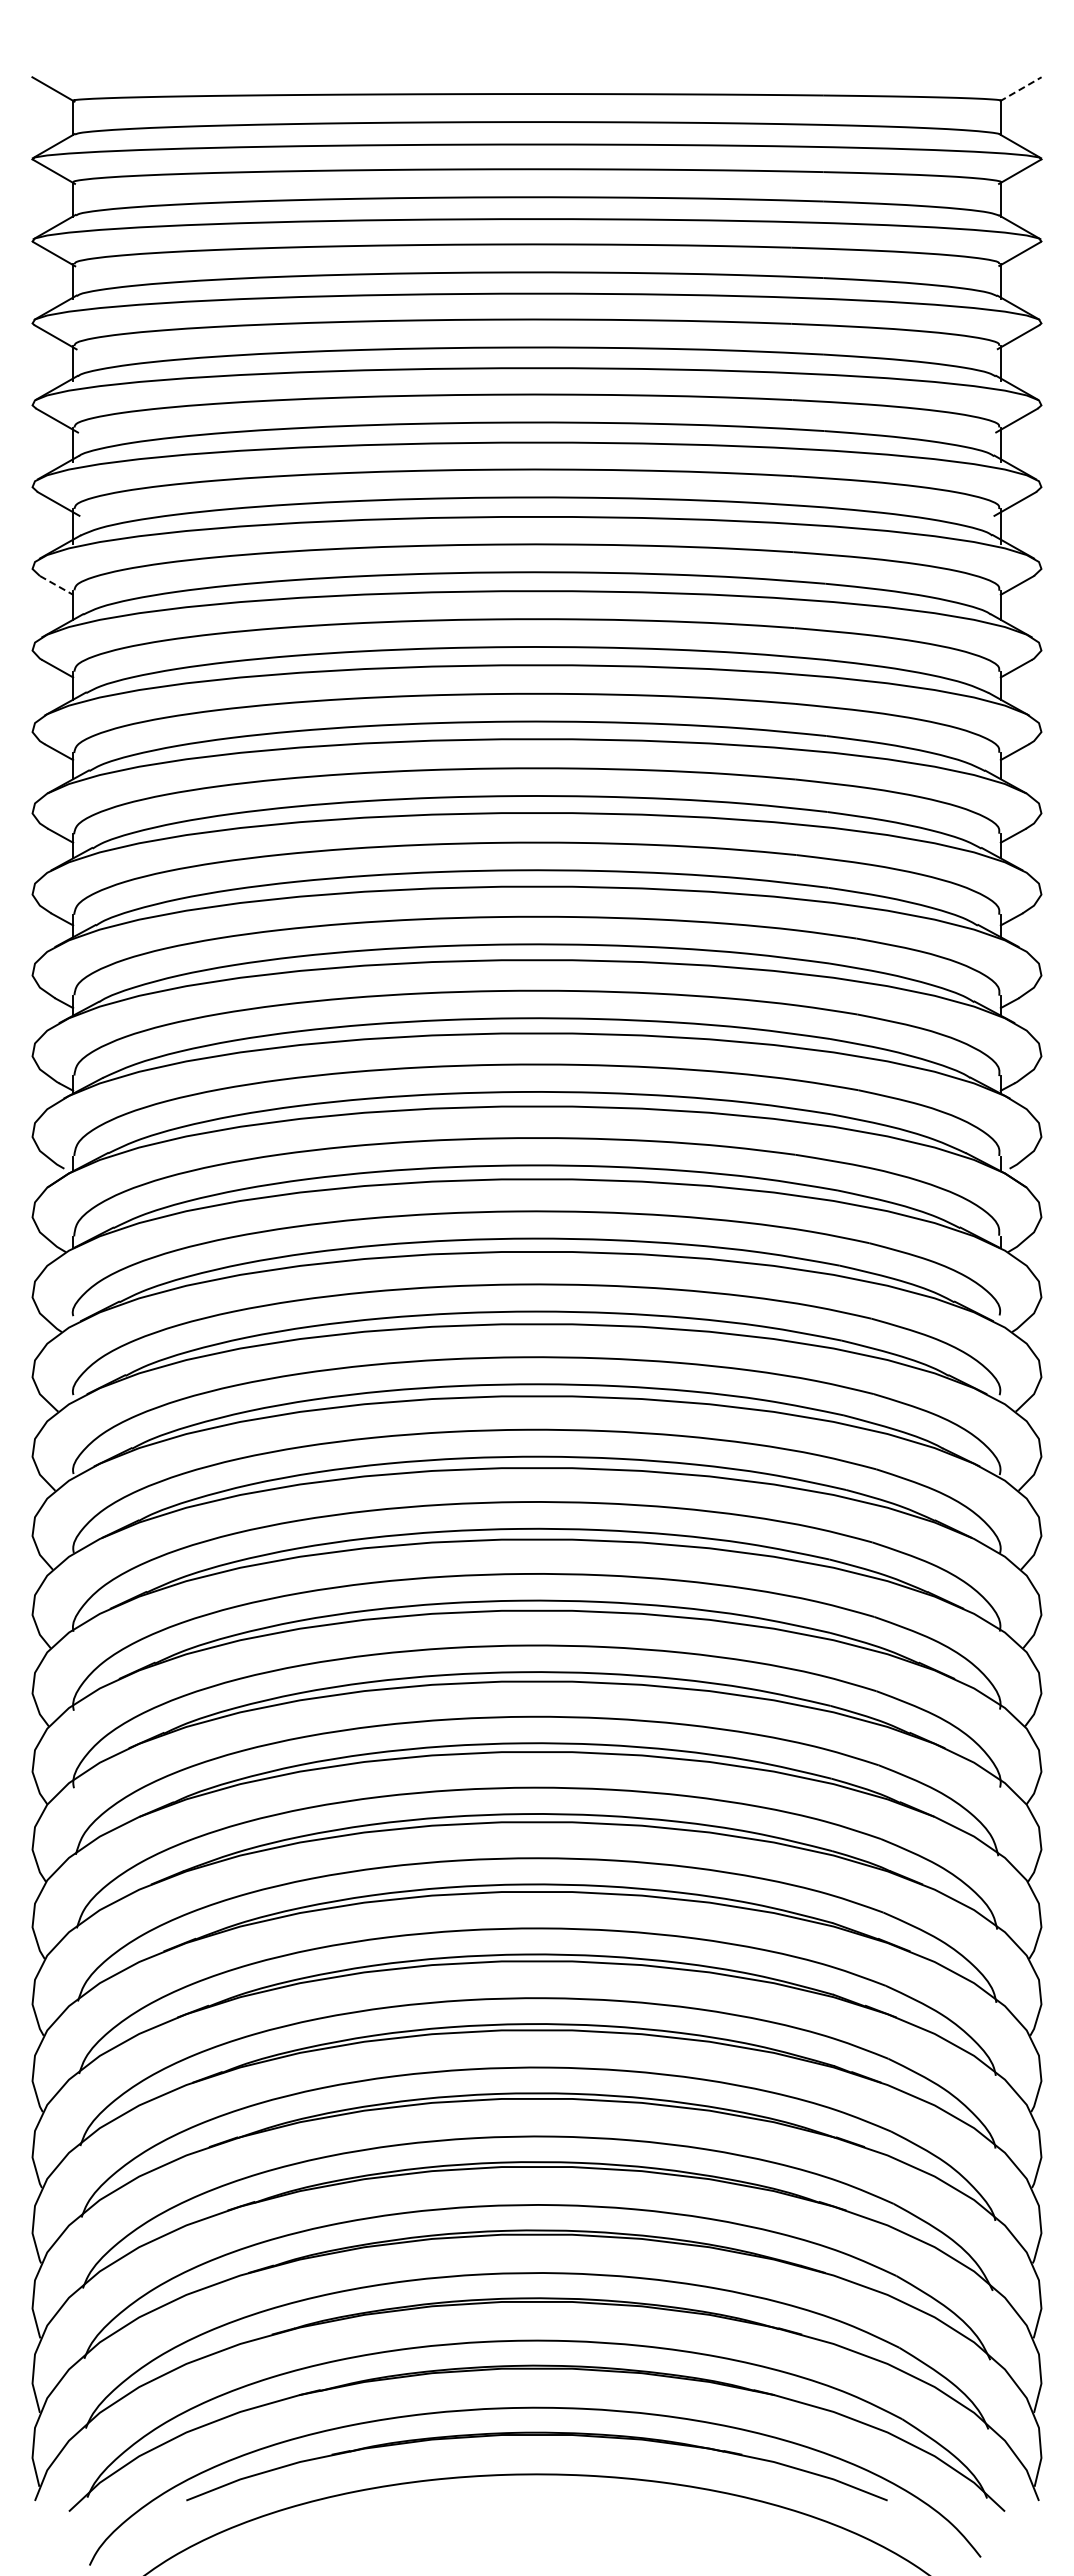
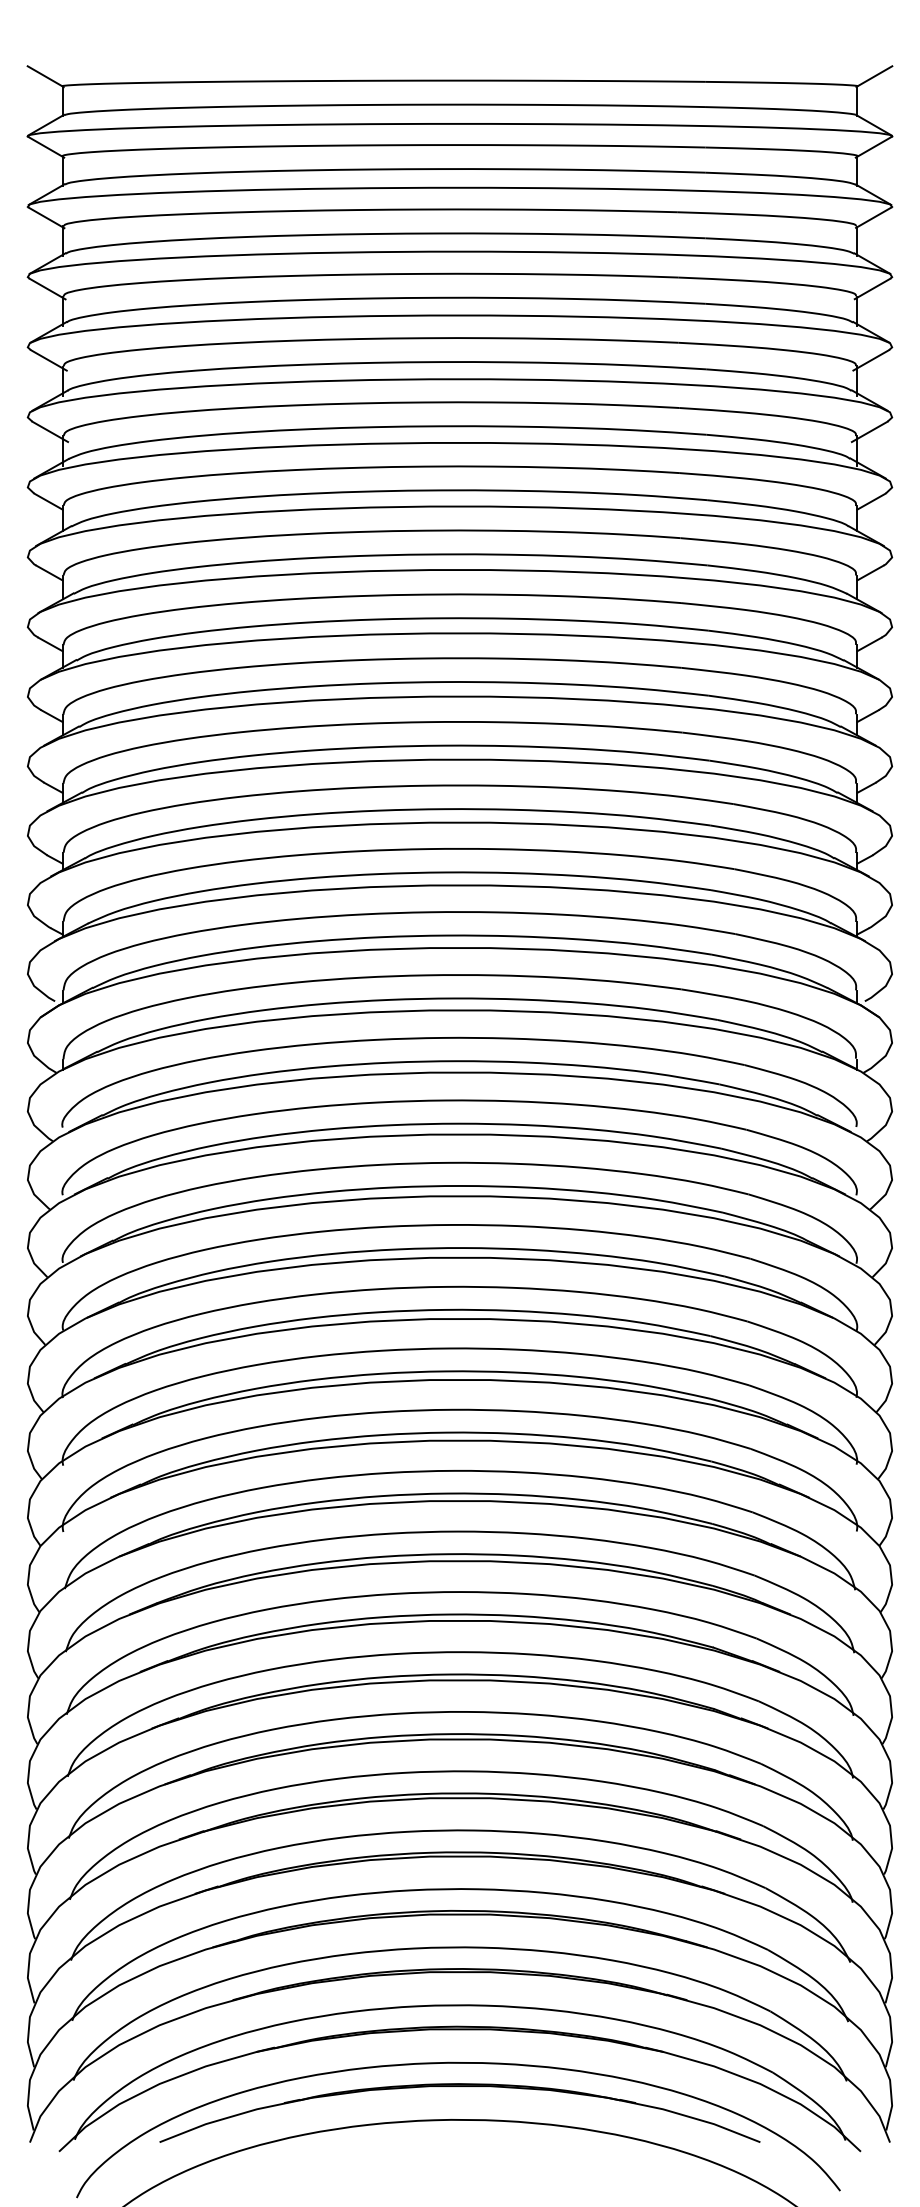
line: (1021, 89) -> (875, 76), dashed -> solid
line: (56, 585) -> (48, 501), dashed -> solid

